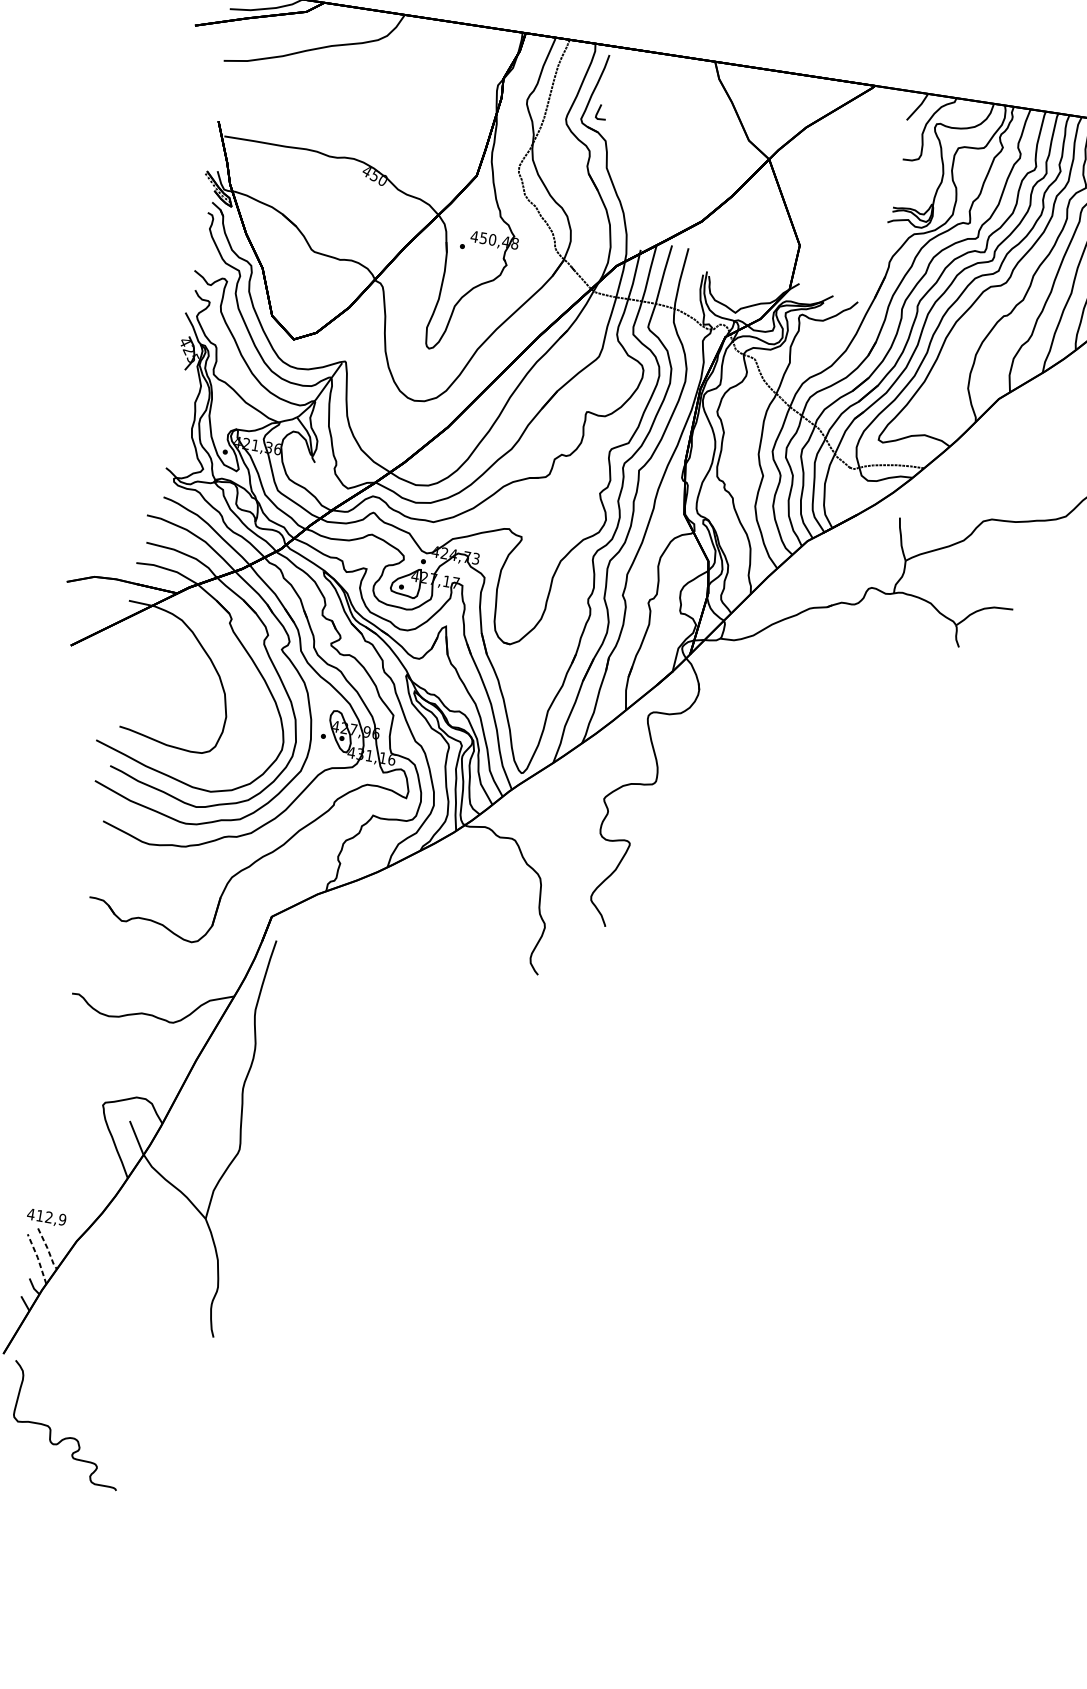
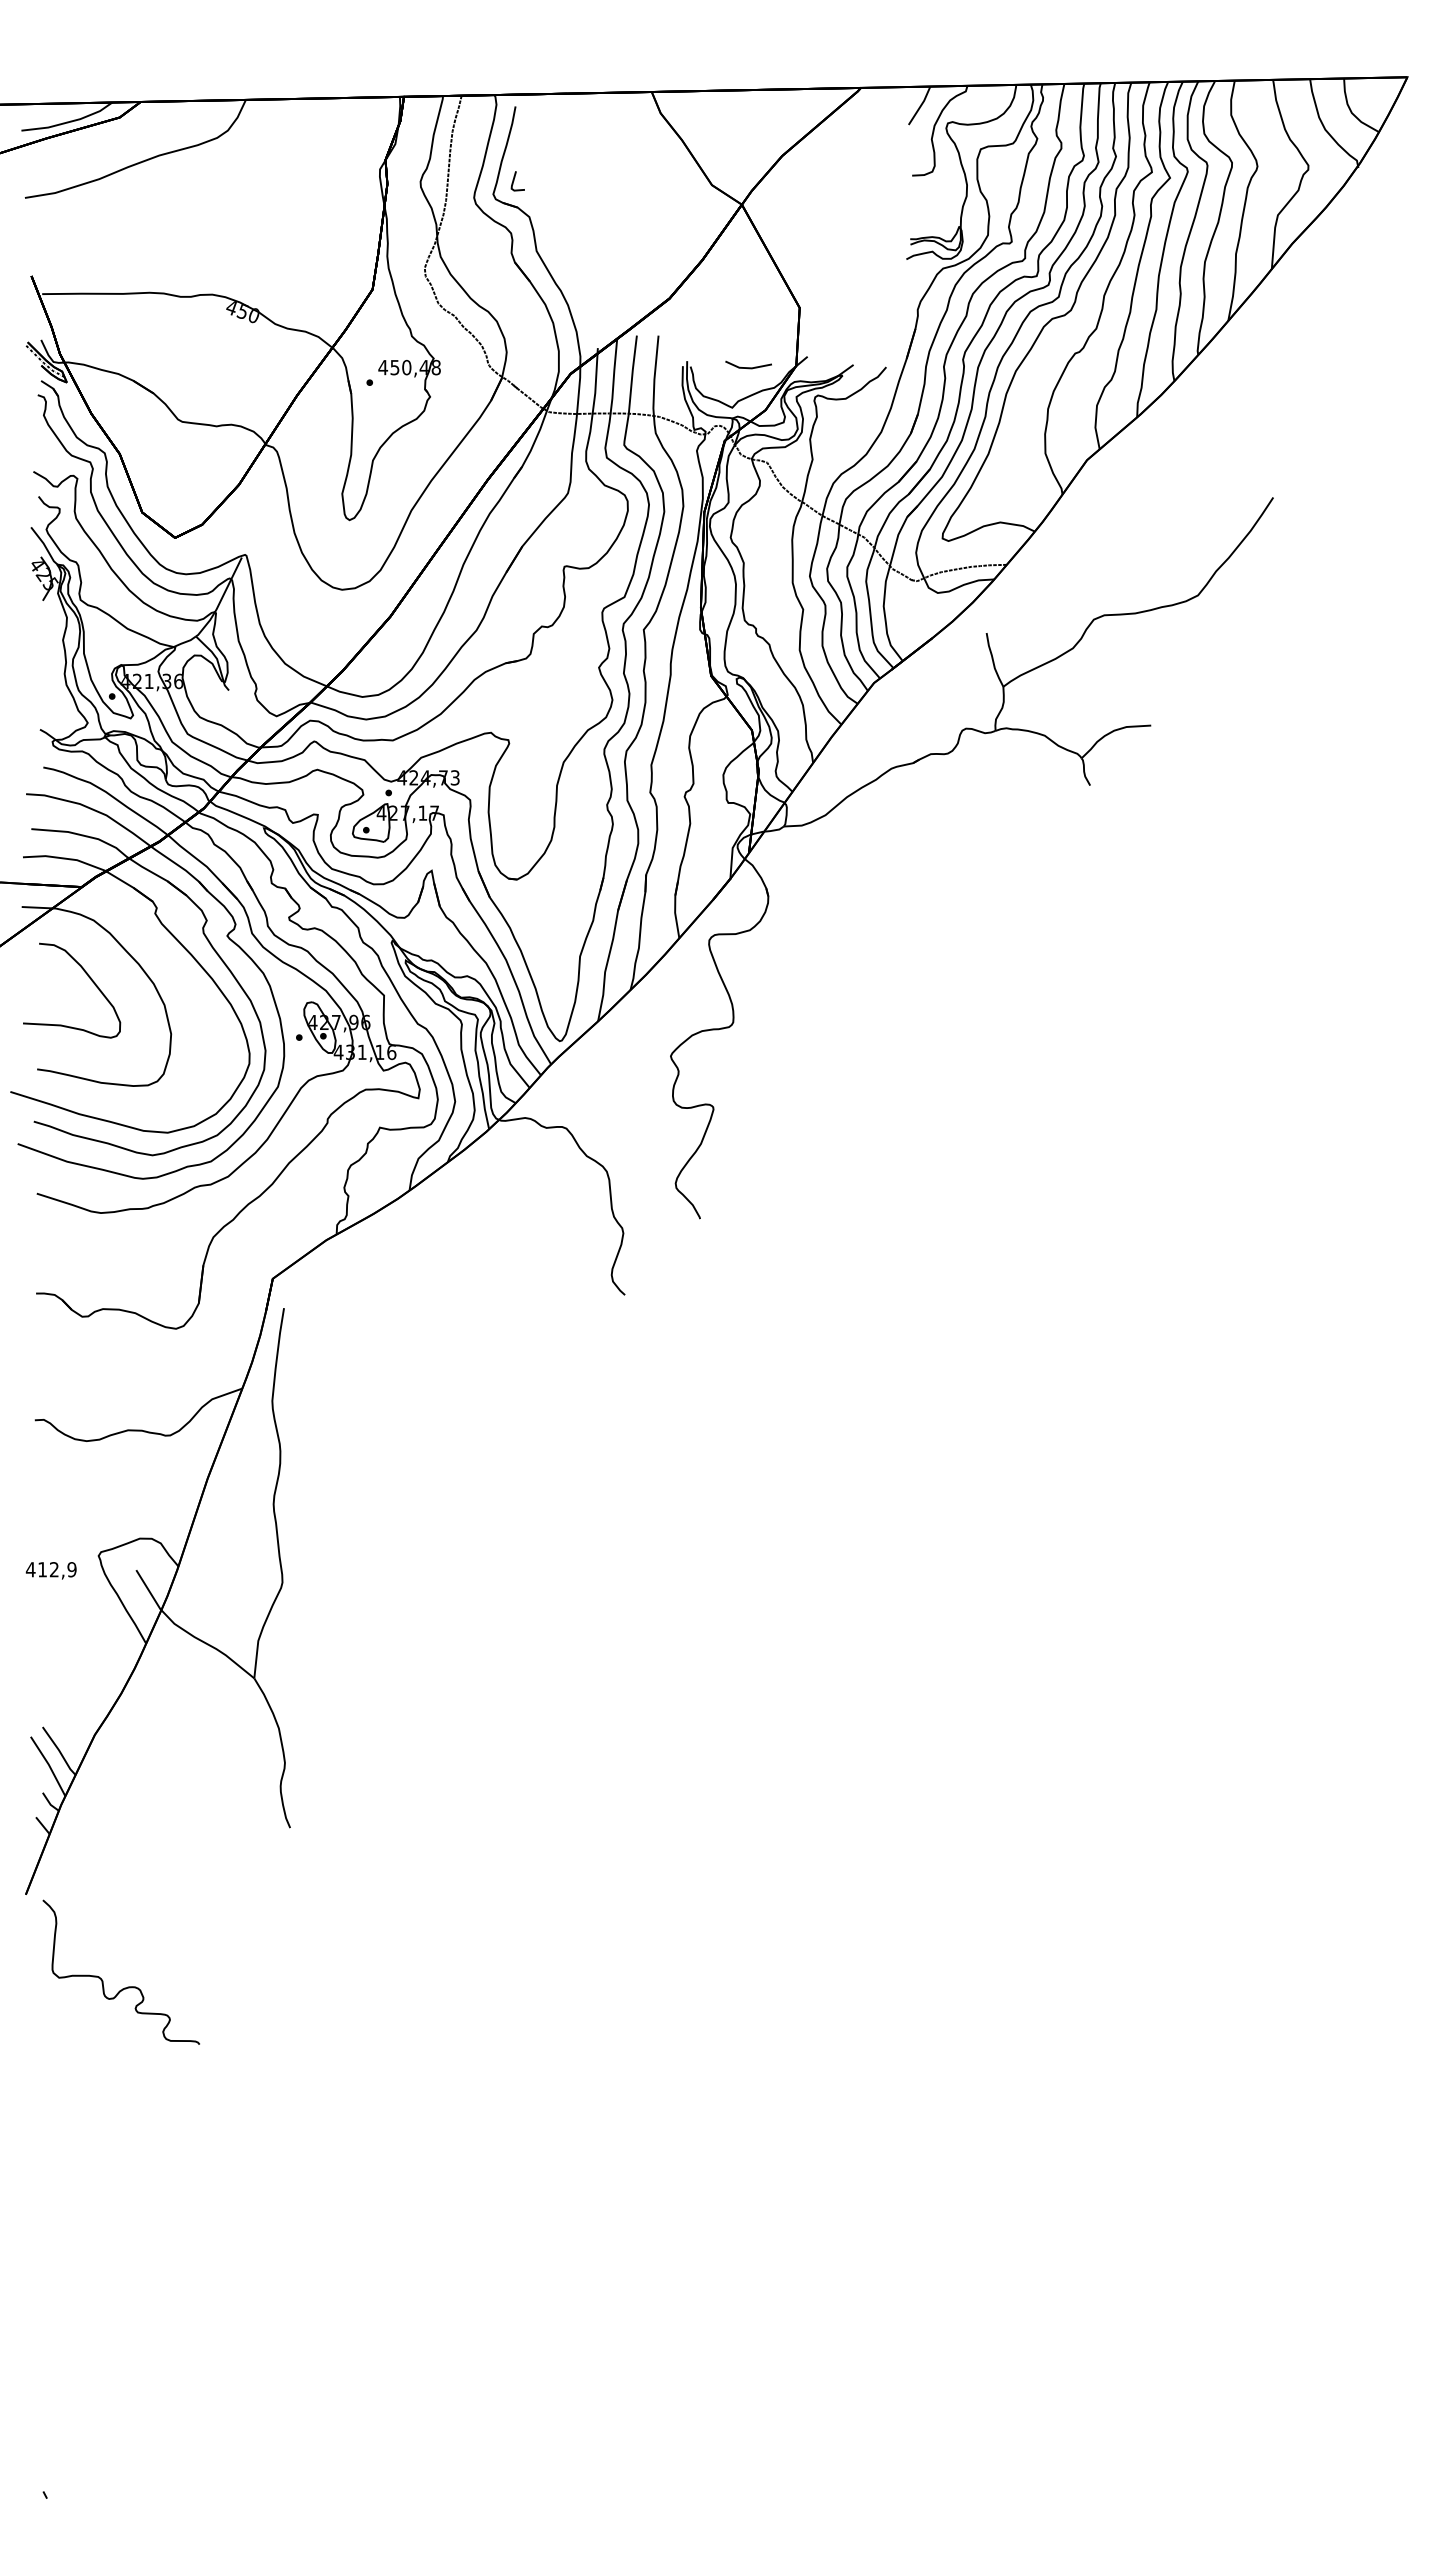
line: (753, 284) -> (748, 367), added
curve: (170, 663) -> (88, 977), added
text: (46, 1217) -> (50, 1570), moved
line: (47, 1249) -> (59, 1751), dashed -> solid
line: (37, 1257) -> (48, 1764), dashed -> solid

